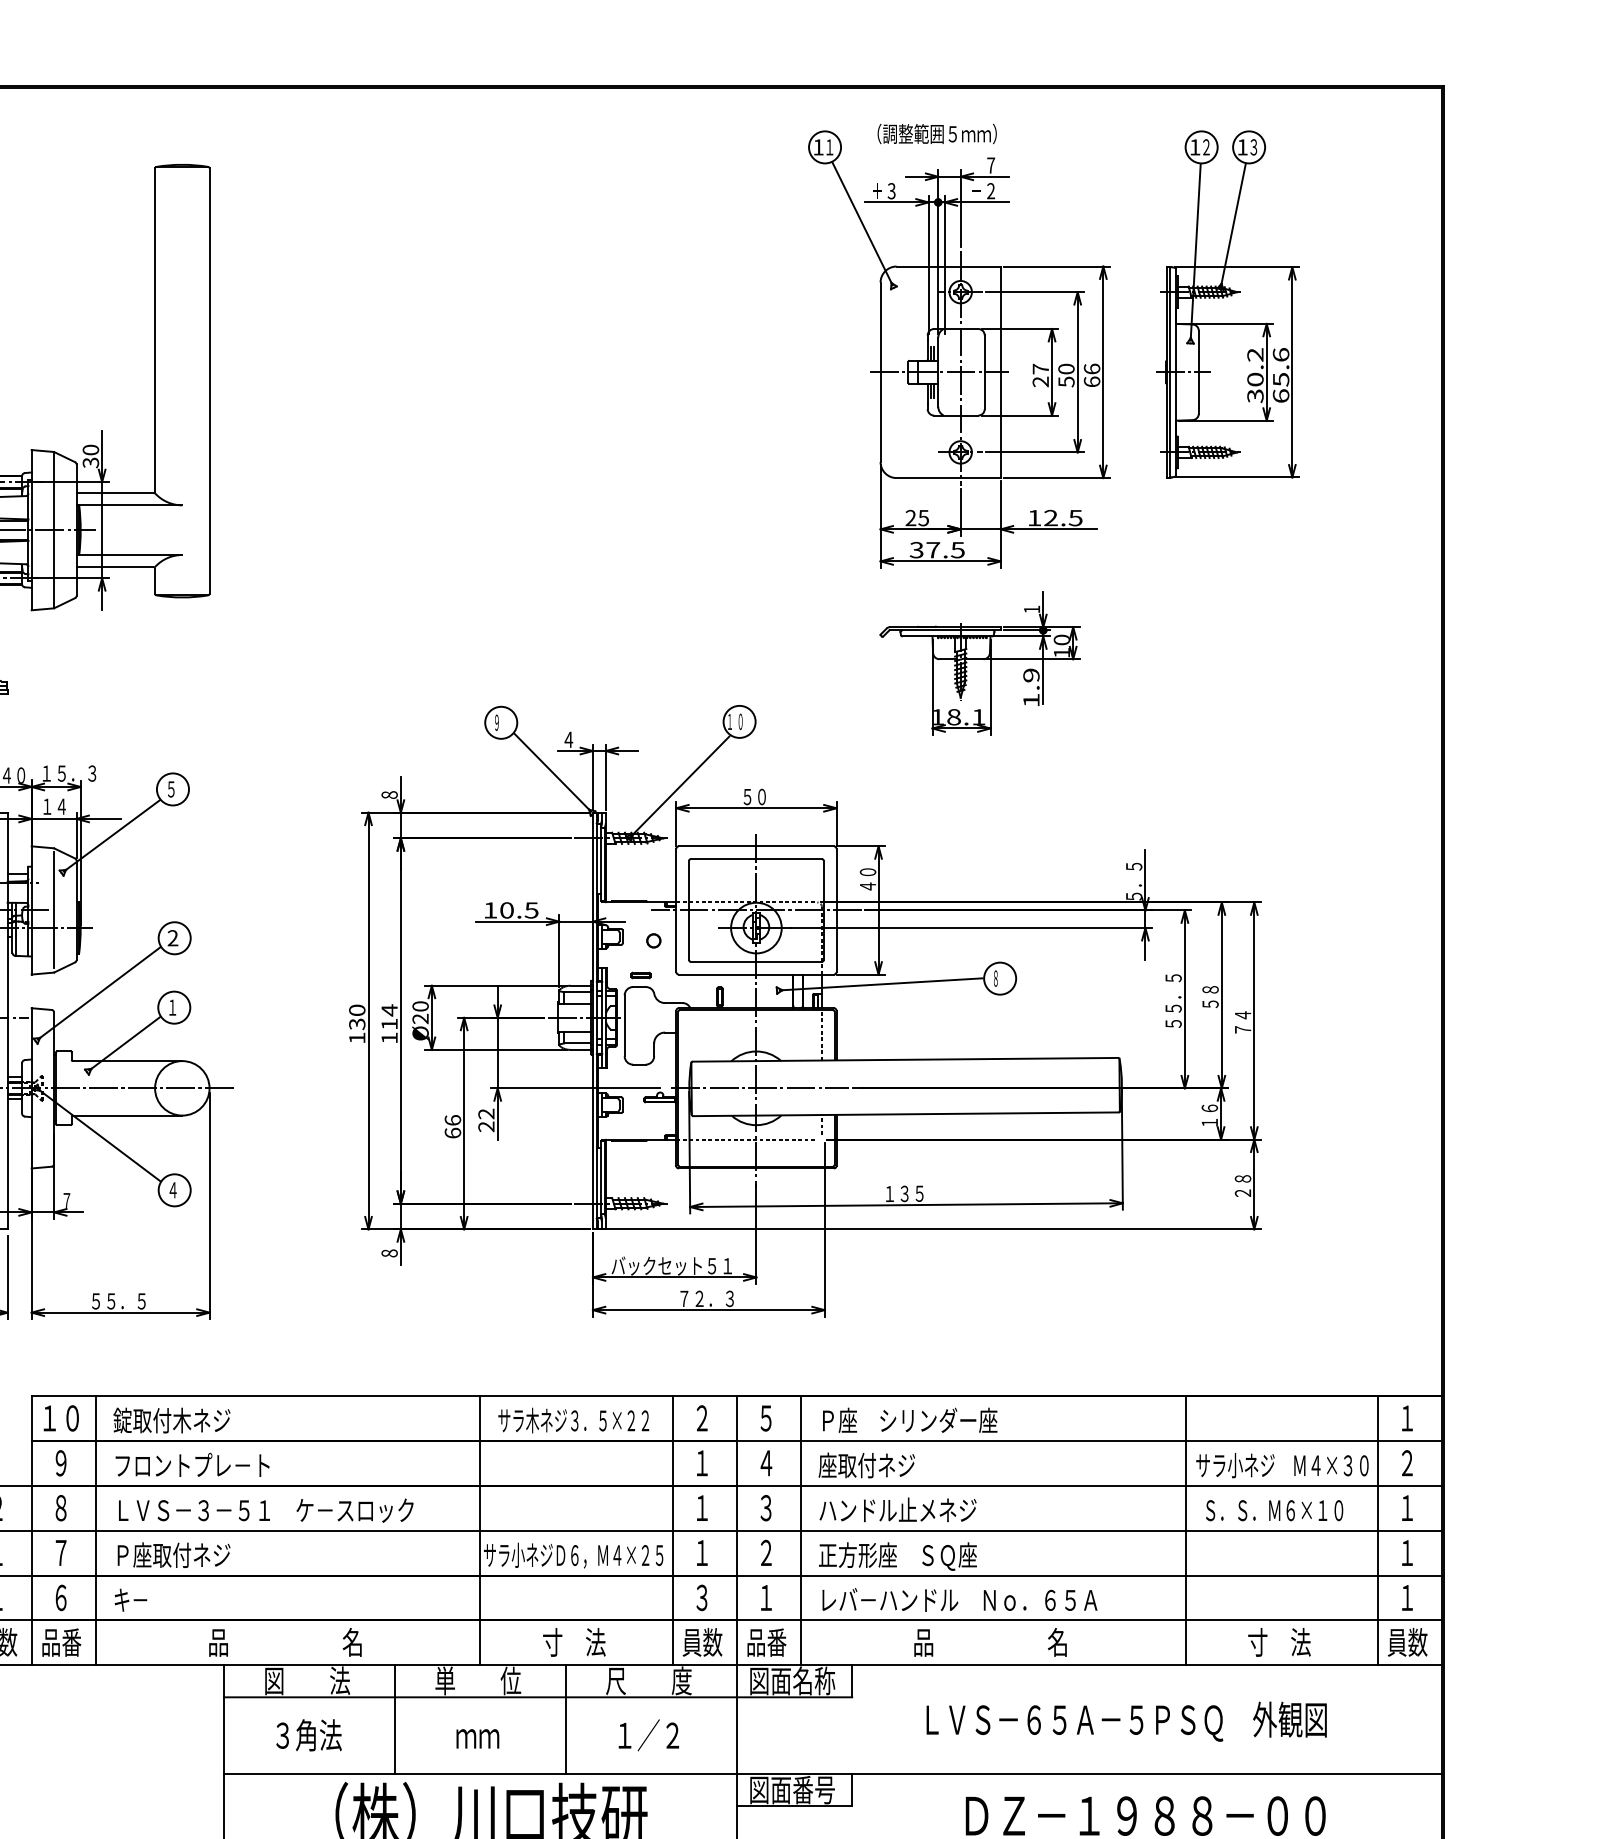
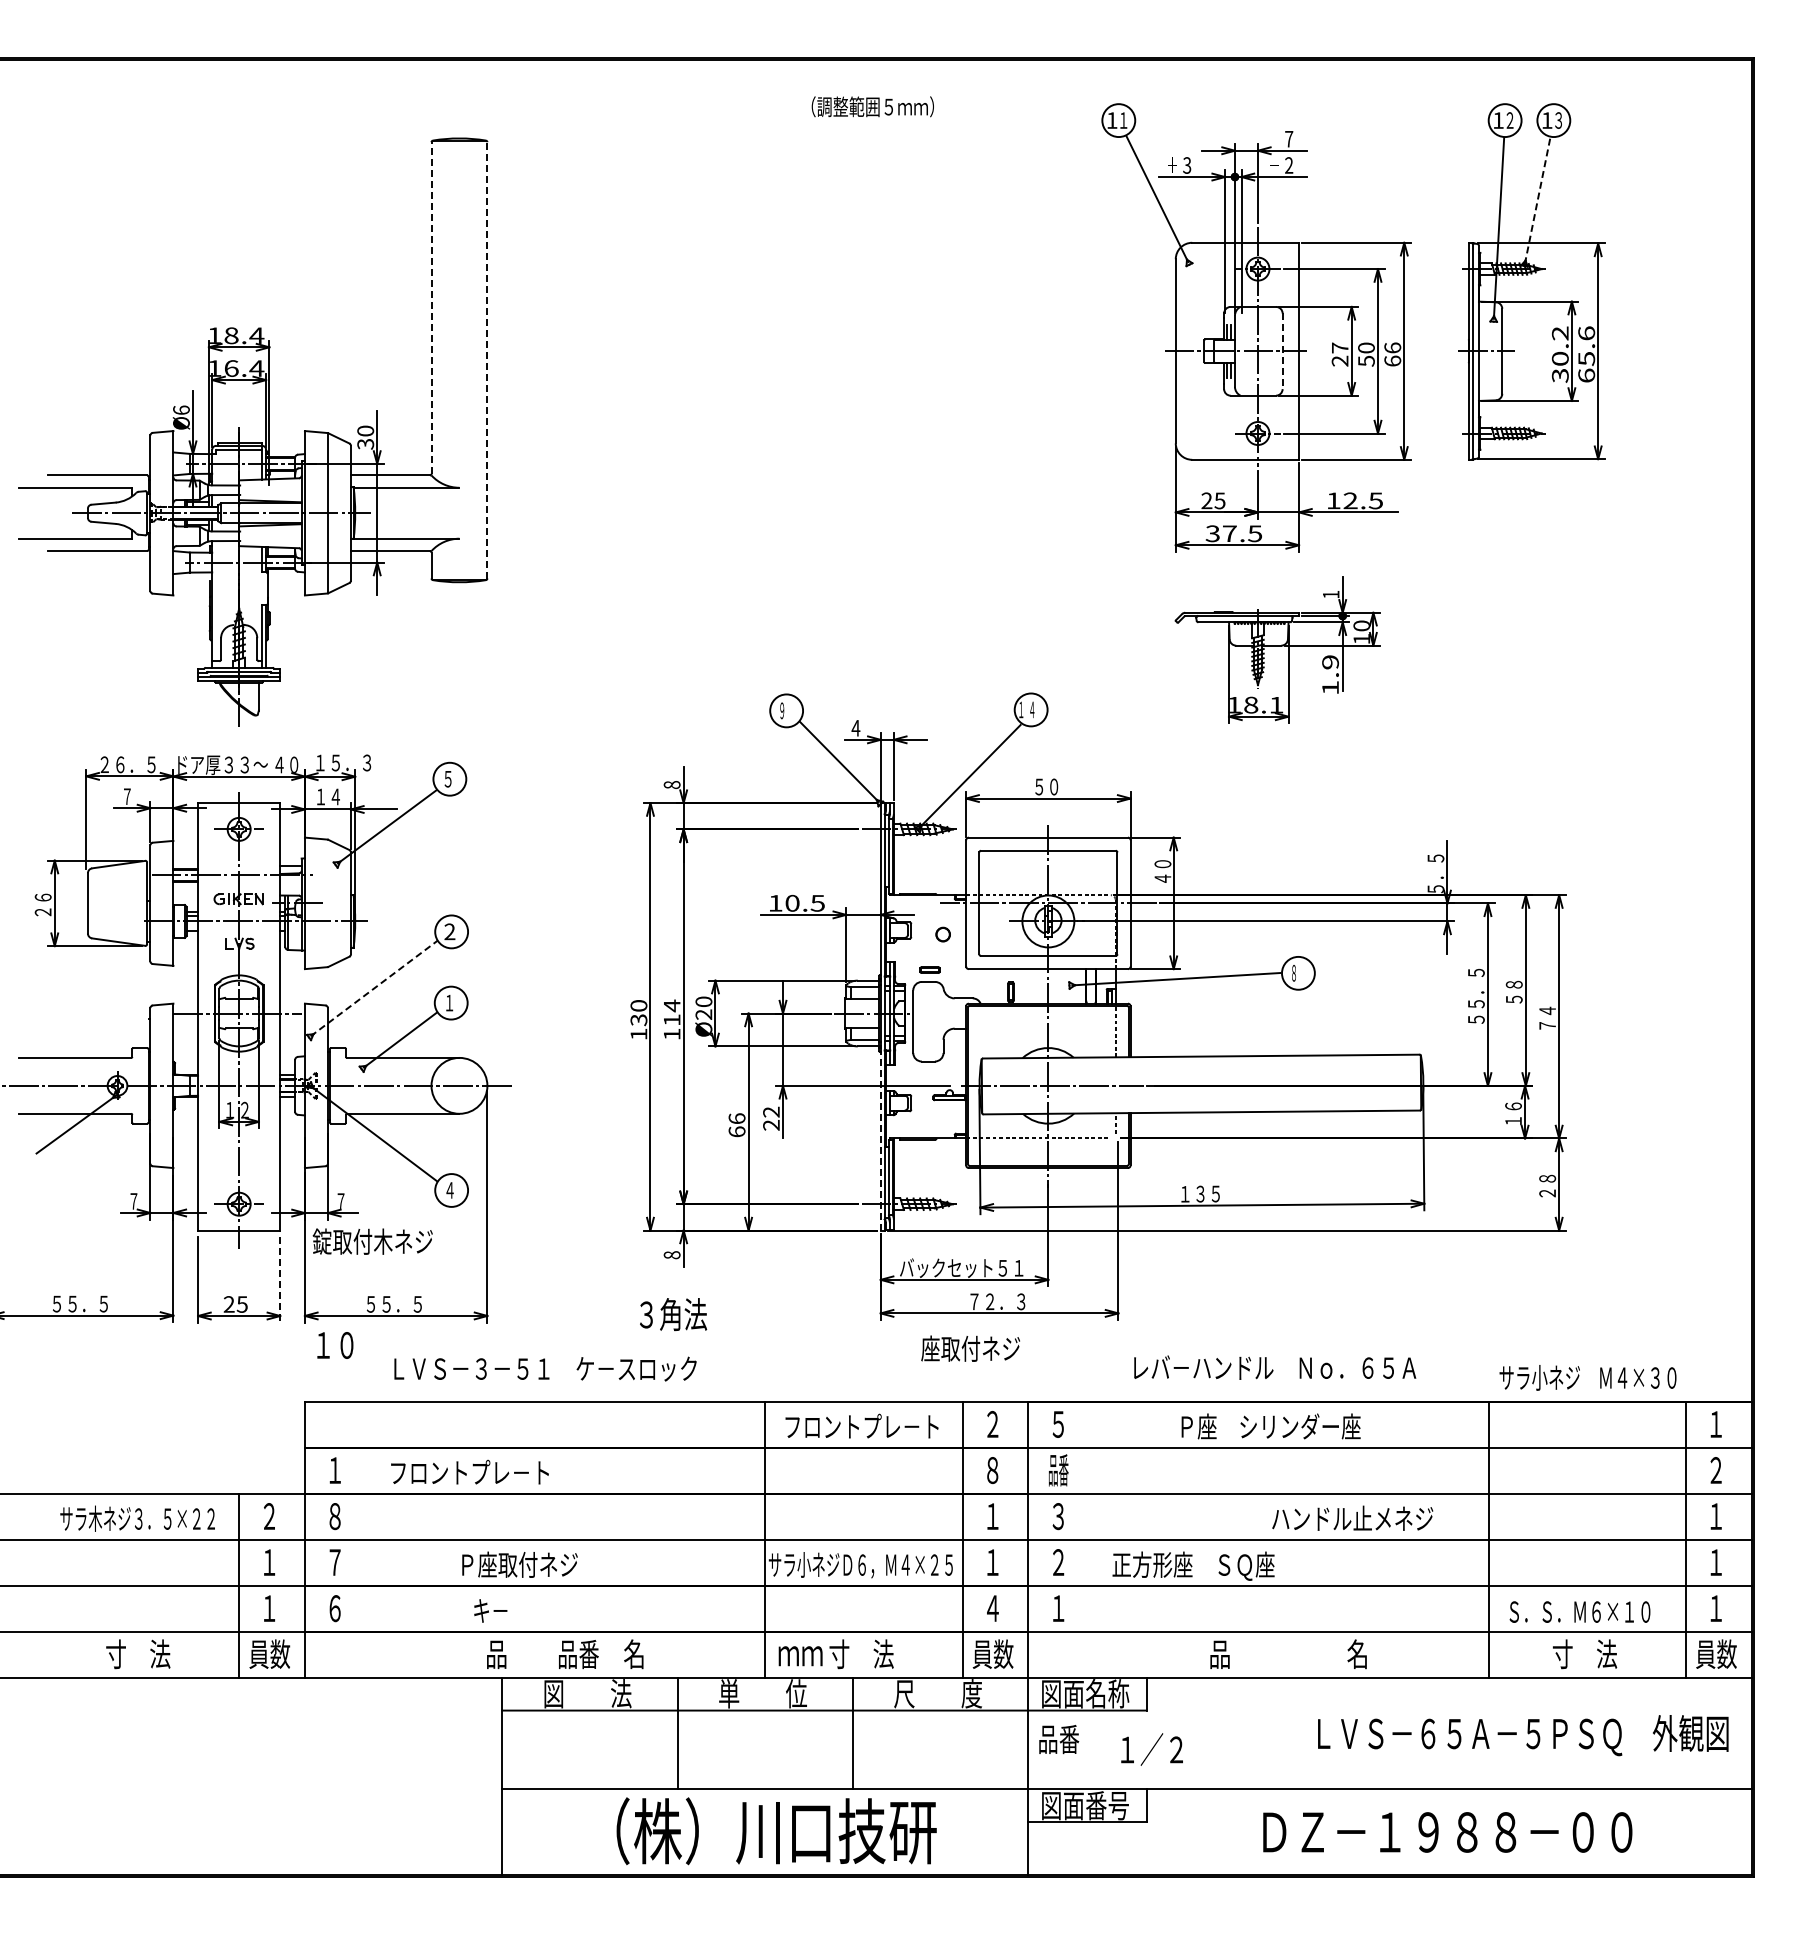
text: (936, 133) -> (872, 106), moved
line: (1233, 224) -> (1537, 199), solid -> dashed
line: (155, 330) -> (431, 308), solid -> dashed
line: (984, 372) -> (1282, 351), solid -> dashed
line: (209, 380) -> (487, 359), solid -> dashed
text: (740, 721) -> (1032, 709), ０ -> ４
line: (53, 909) -> (327, 902), removed
line: (99, 993) -> (374, 988), solid -> dashed
line: (592, 1141) -> (880, 1140), solid -> dashed
line: (7, 1277) -> (280, 1279), solid -> dashed
text: (61, 1418) -> (335, 1345), moved
text: (171, 1420) -> (372, 1241), moved
text: (573, 1420) -> (860, 1426), サラ木ネジ３．５×２２ -> フロントプレ－ト
text: (909, 1420) -> (1270, 1426), moved
text: (60, 1463) -> (334, 1470), ９ -> １
text: (701, 1463) -> (992, 1470), １ -> ８
text: (766, 1463) -> (1058, 1470), ４ -> 品番
text: (866, 1465) -> (970, 1348), moved
text: (1281, 1465) -> (1587, 1377), moved
text: (897, 1509) -> (1352, 1517), moved
text: (266, 1510) -> (545, 1368), moved
text: (1274, 1510) -> (1579, 1611), moved
line: (95, 1530) -> (370, 1539), removed
line: (801, 1530) -> (1094, 1539), removed
text: (173, 1554) -> (519, 1564), moved
text: (701, 1597) -> (992, 1608), ３ -> ４
text: (130, 1599) -> (490, 1610), moved
text: (960, 1599) -> (1275, 1367), moved
text: (61, 1642) -> (578, 1654), moved
text: (767, 1642) -> (1059, 1739), moved
text: (1126, 1721) -> (1523, 1735), moved
text: (309, 1735) -> (673, 1314), moved
text: (648, 1735) -> (1151, 1749), moved
text: (477, 1739) -> (800, 1656), moved

